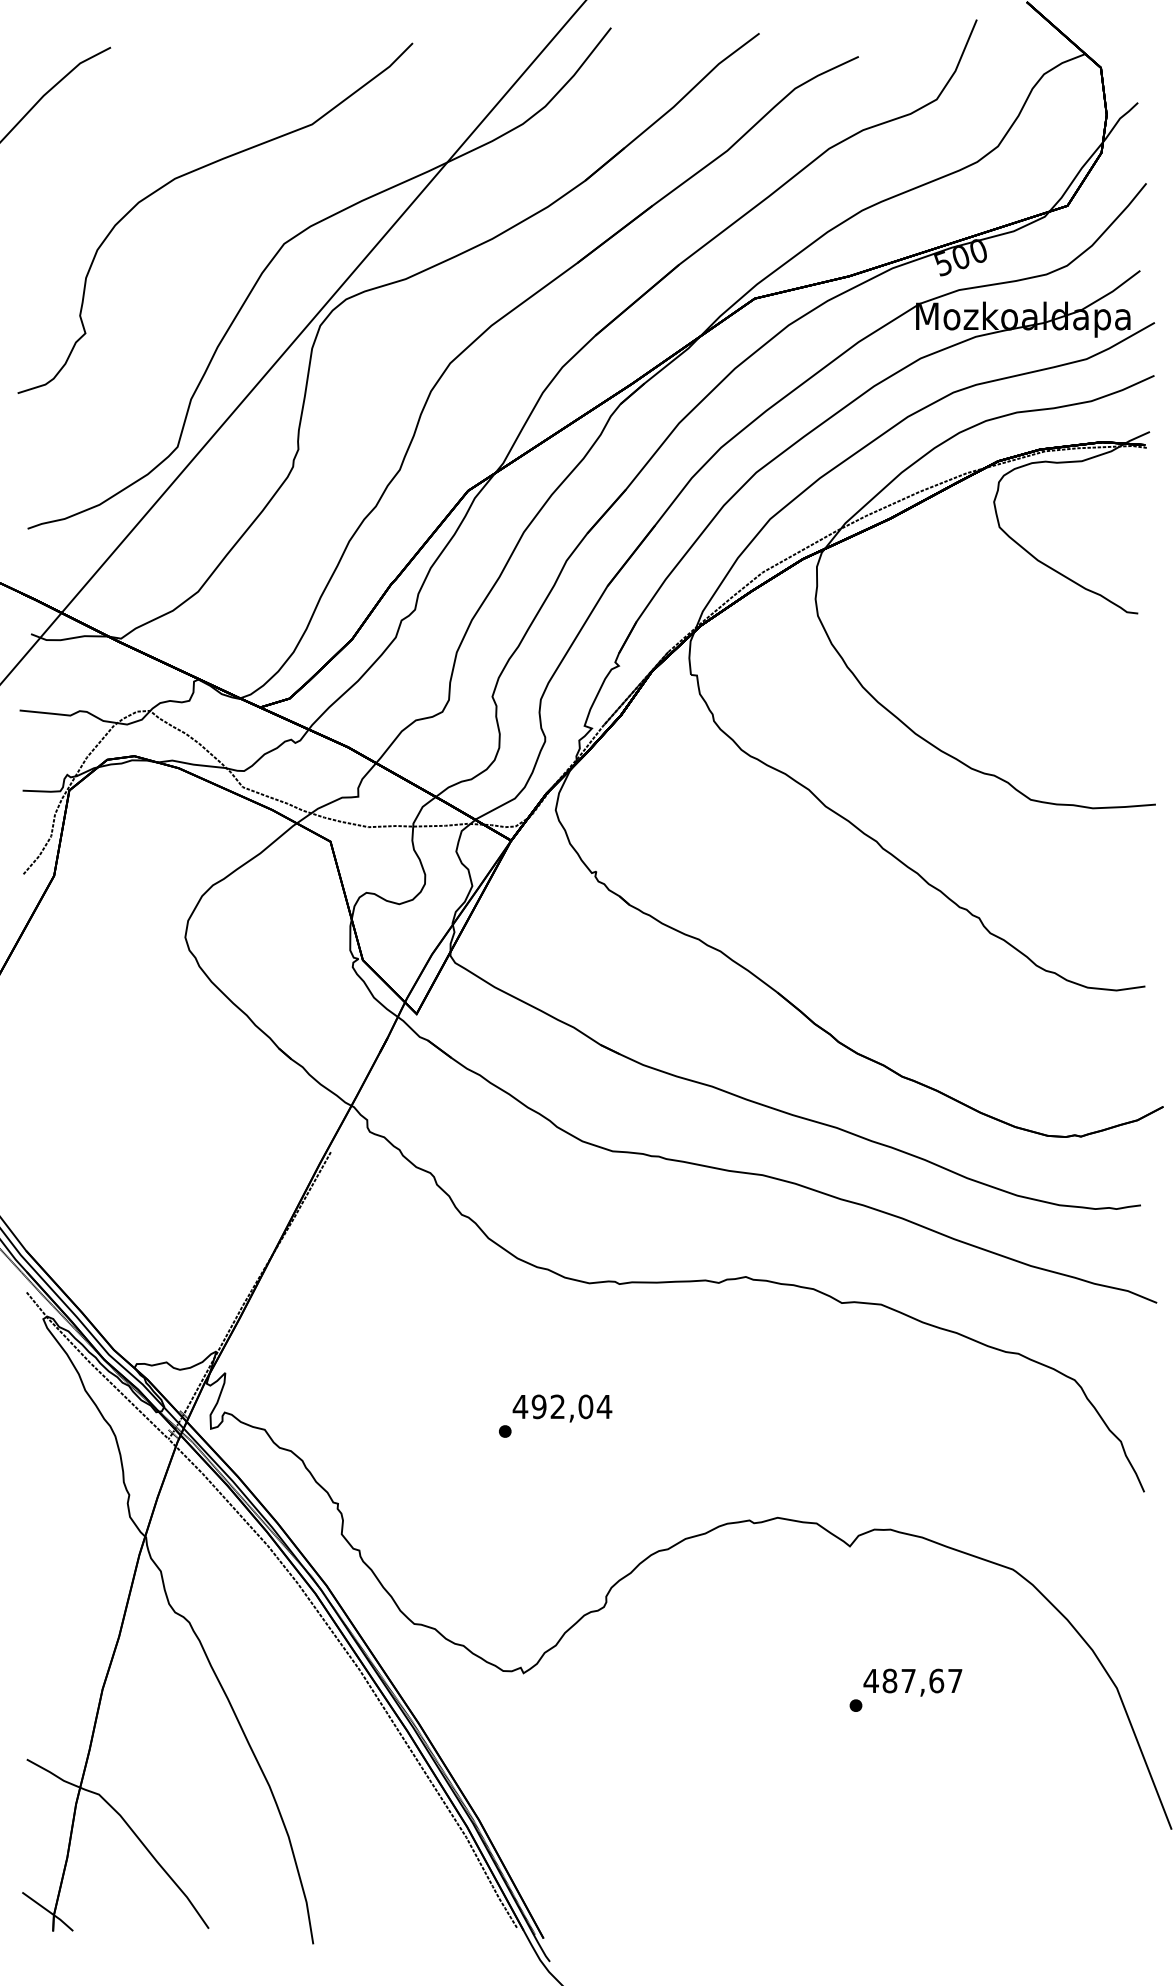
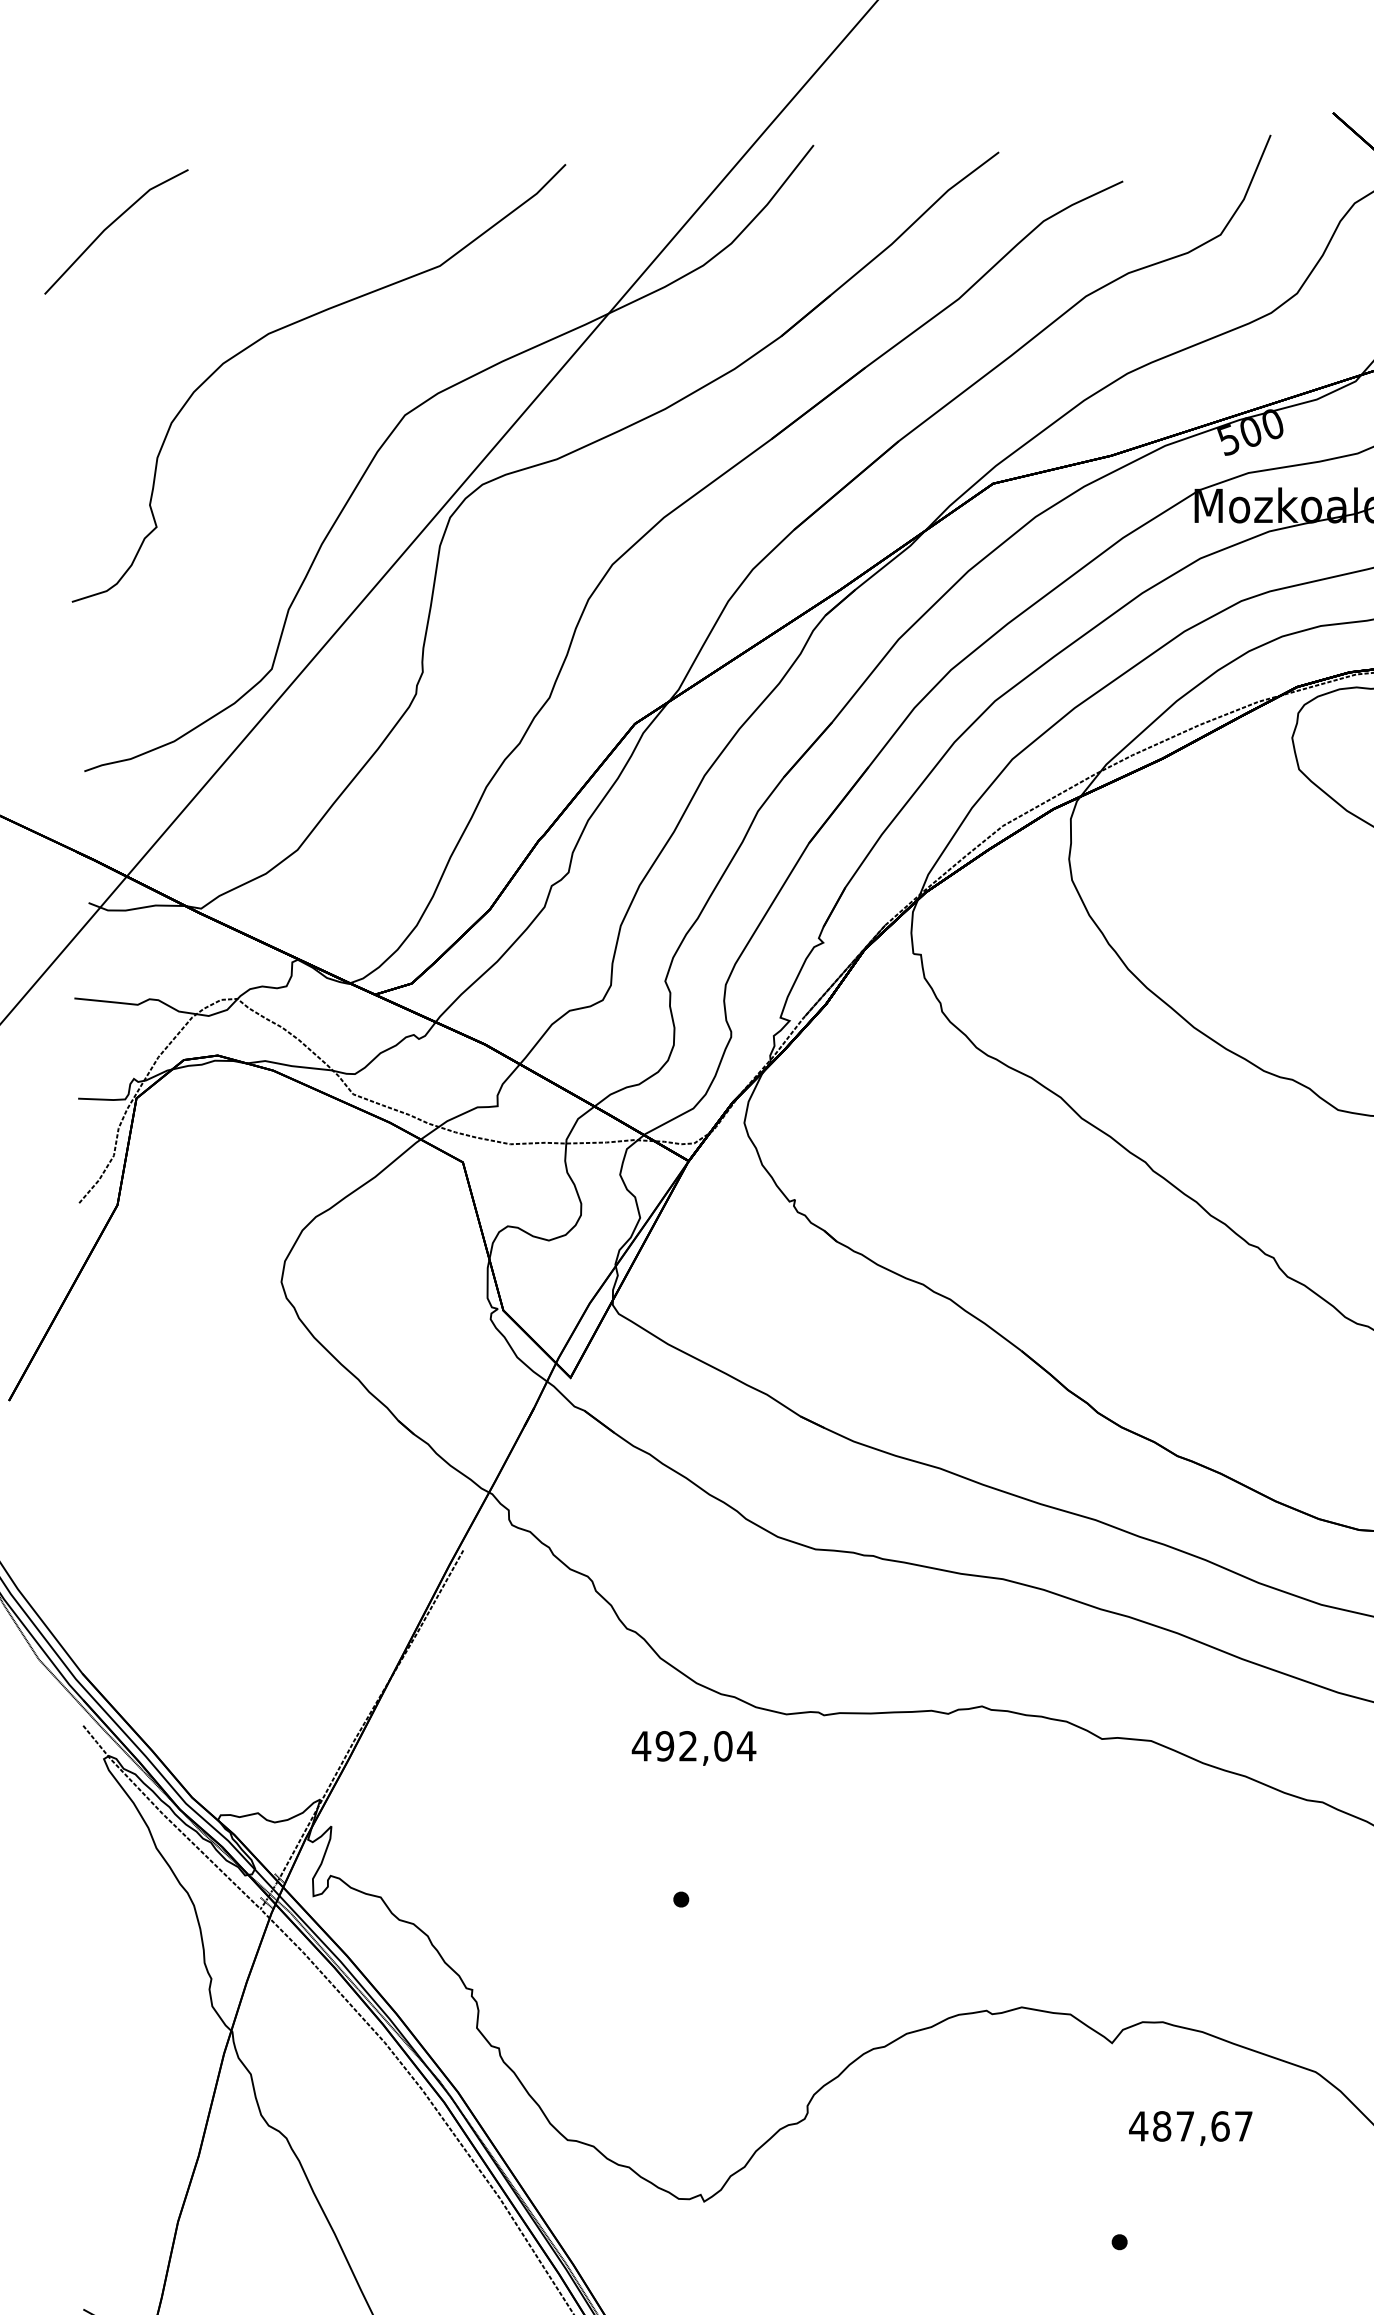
text: (562, 1408) -> (694, 1748), moved
text: (912, 1682) -> (1190, 2128), moved

